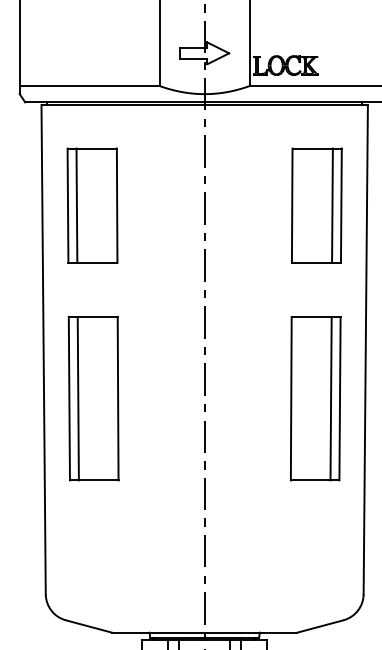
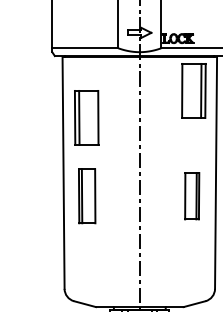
part: (92, 204) -> (86, 117), moved
part: (316, 204) -> (193, 90), moved
part: (92, 396) -> (86, 195), size x0.7
part: (313, 396) -> (191, 195), size x0.6

